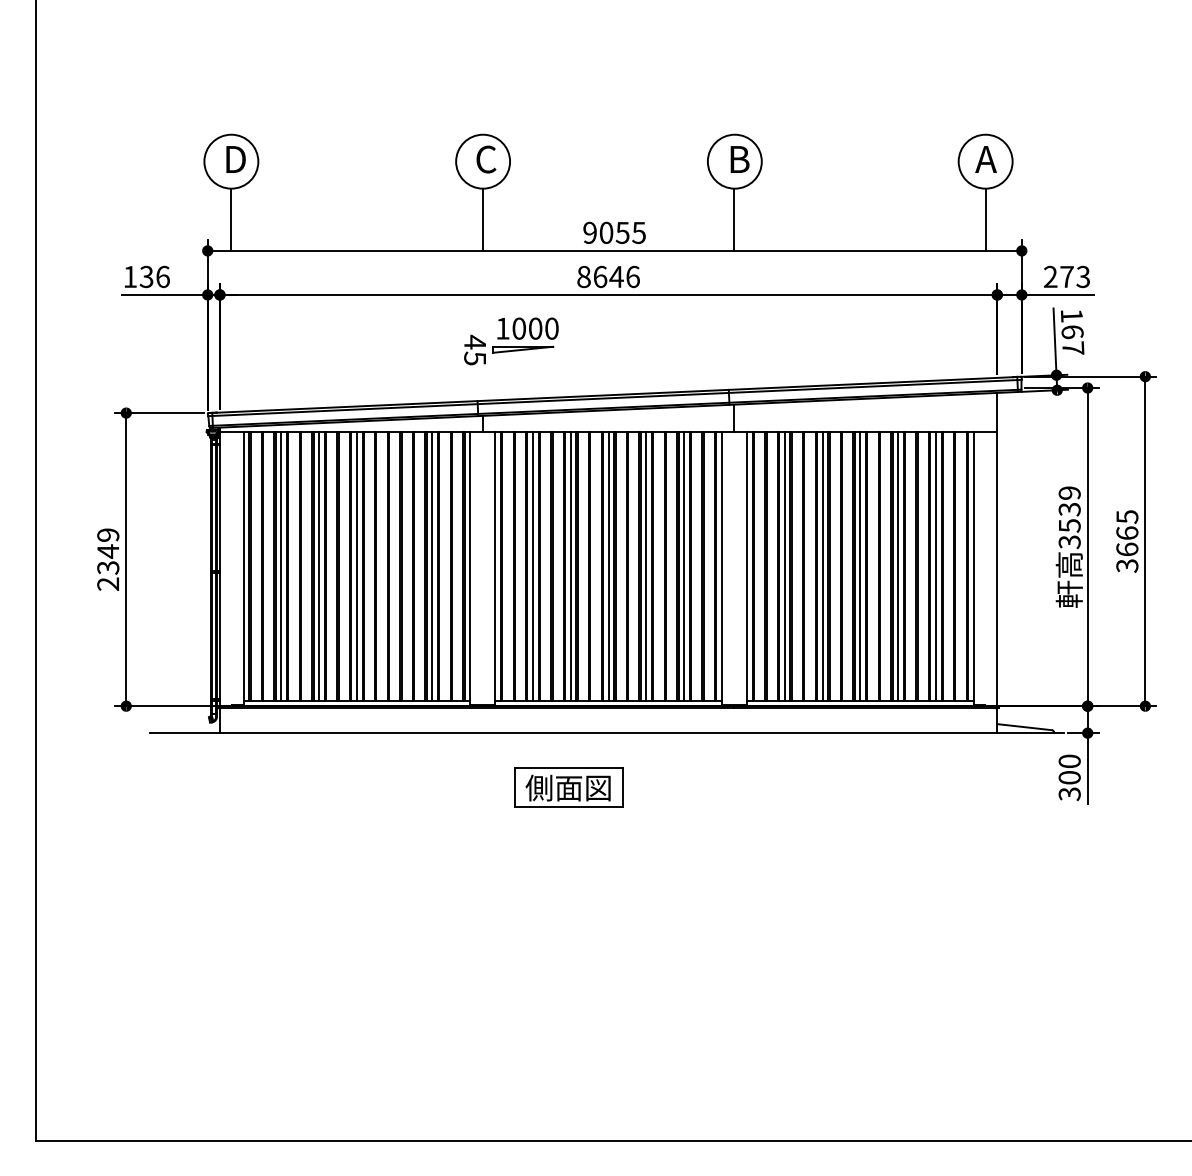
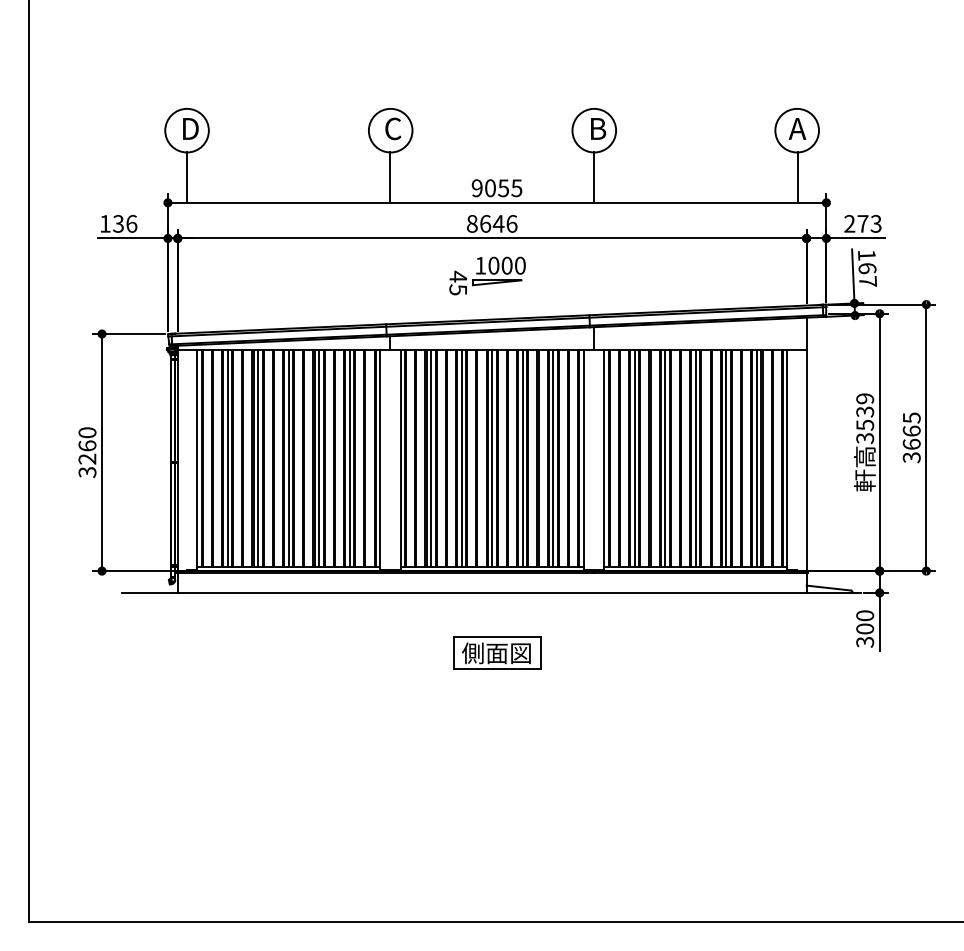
part: (511, 340) -> (487, 275), moved
text: (108, 559) -> (87, 452), 2349 -> 3260
line: (395, 565) -> (319, 457), added
part: (569, 787) -> (497, 652), moved

